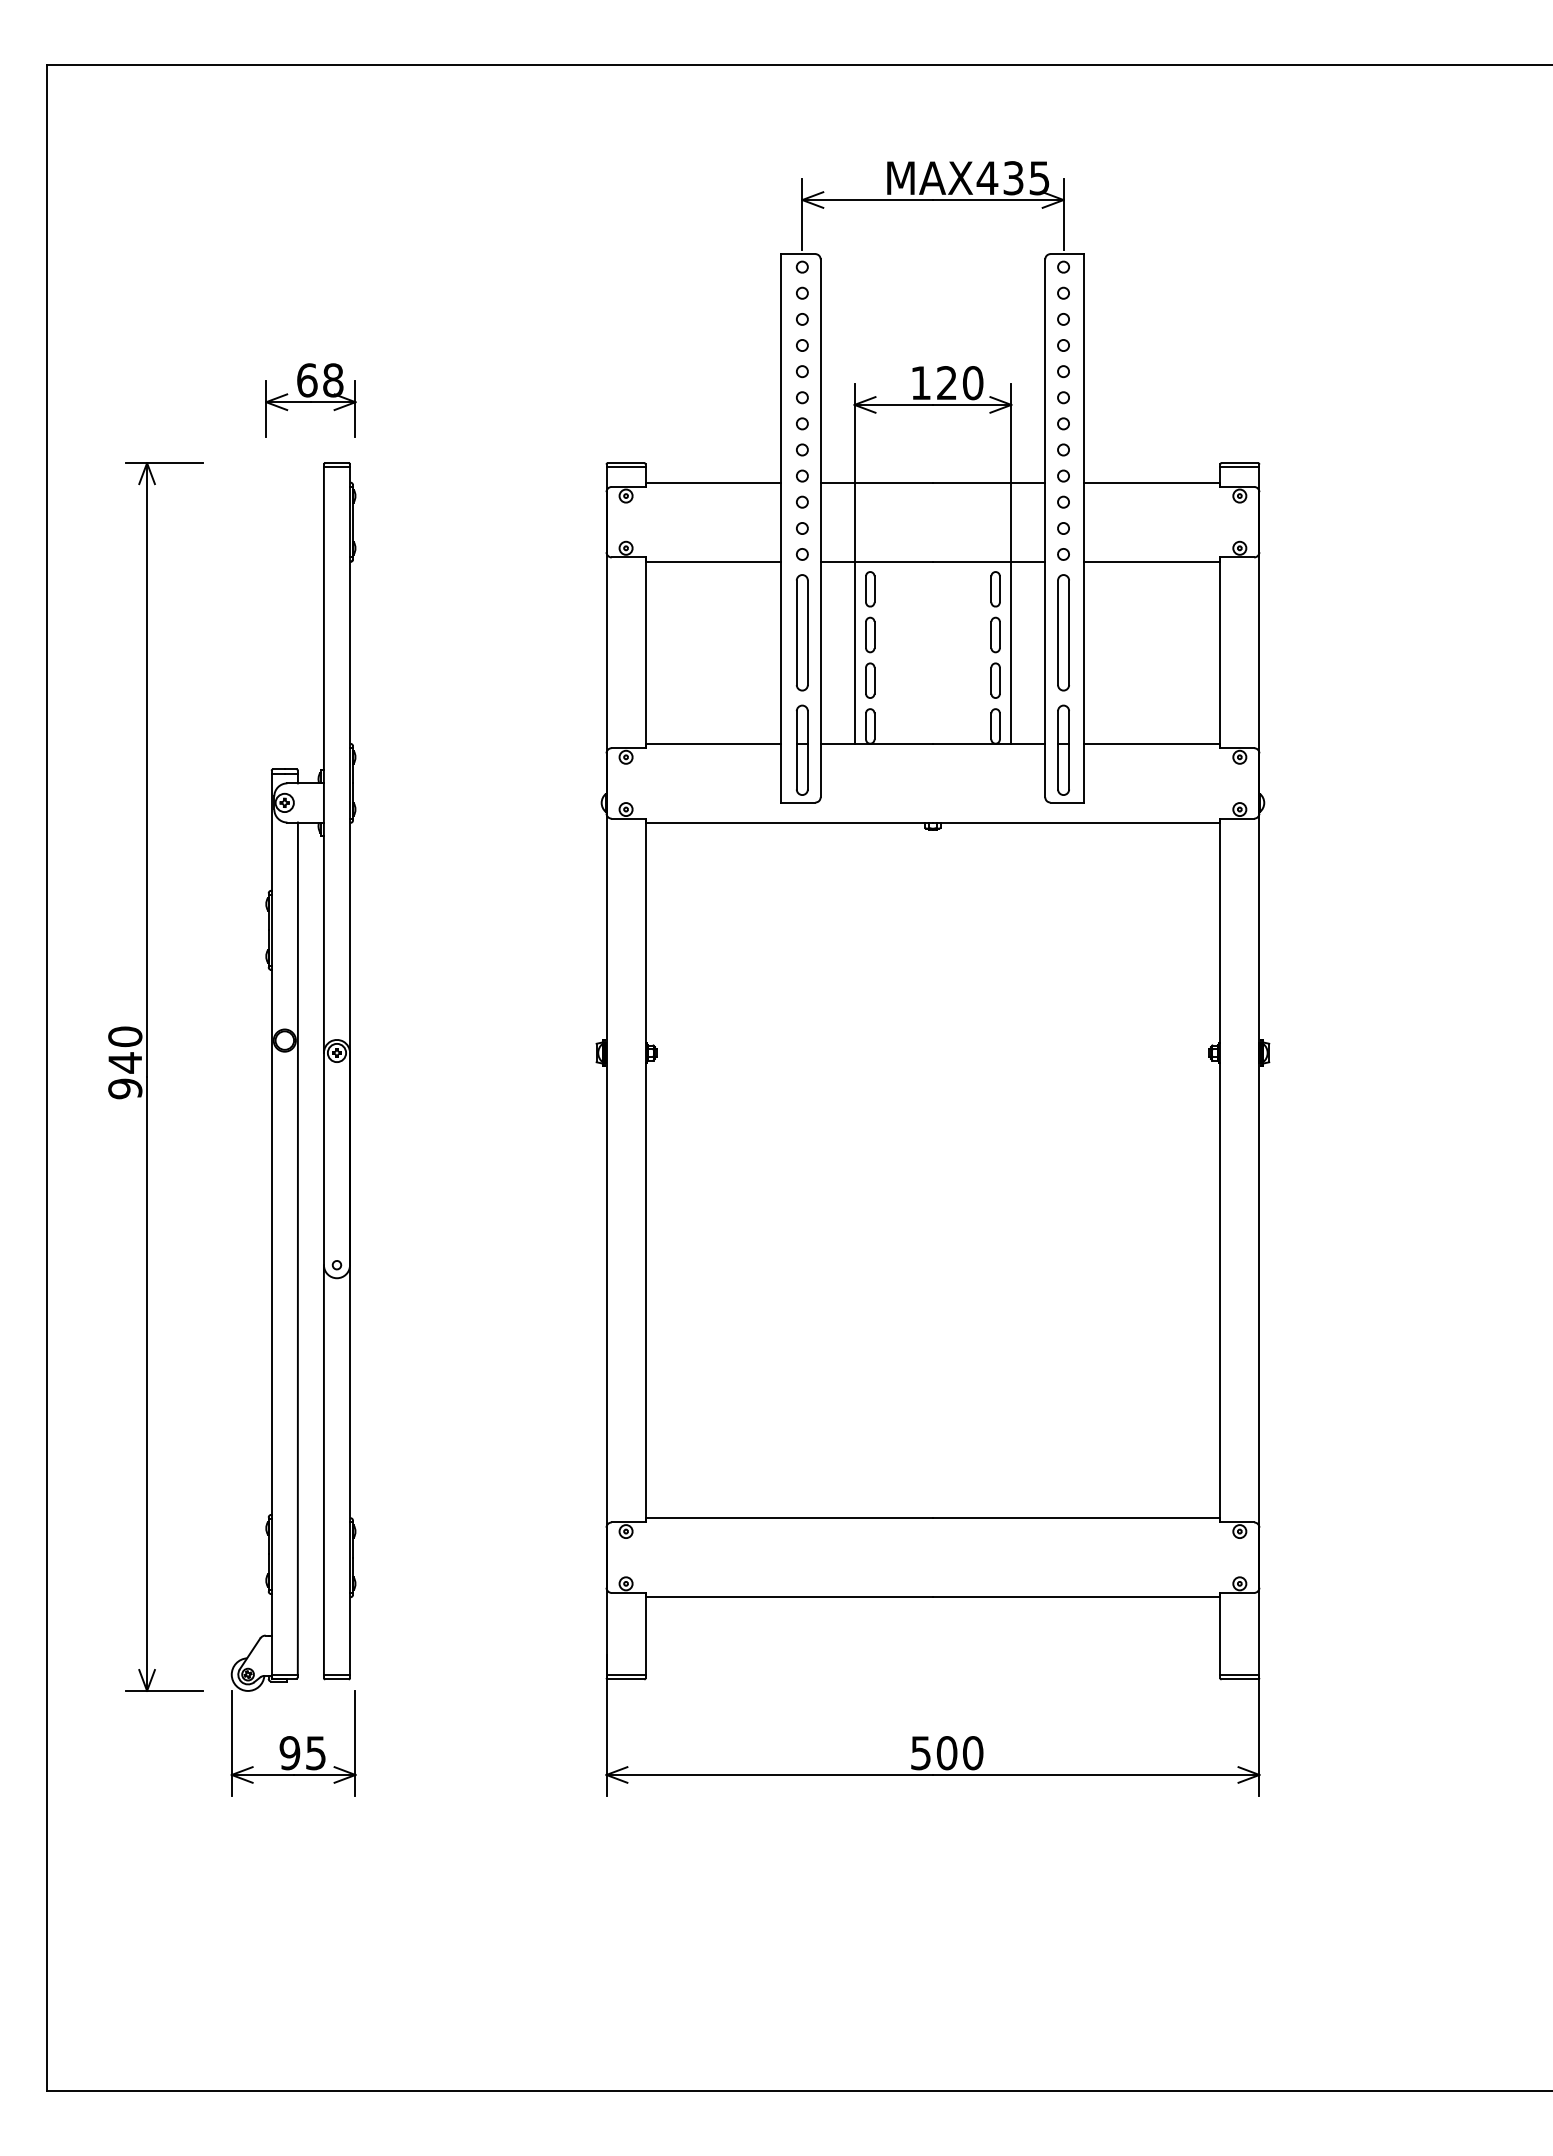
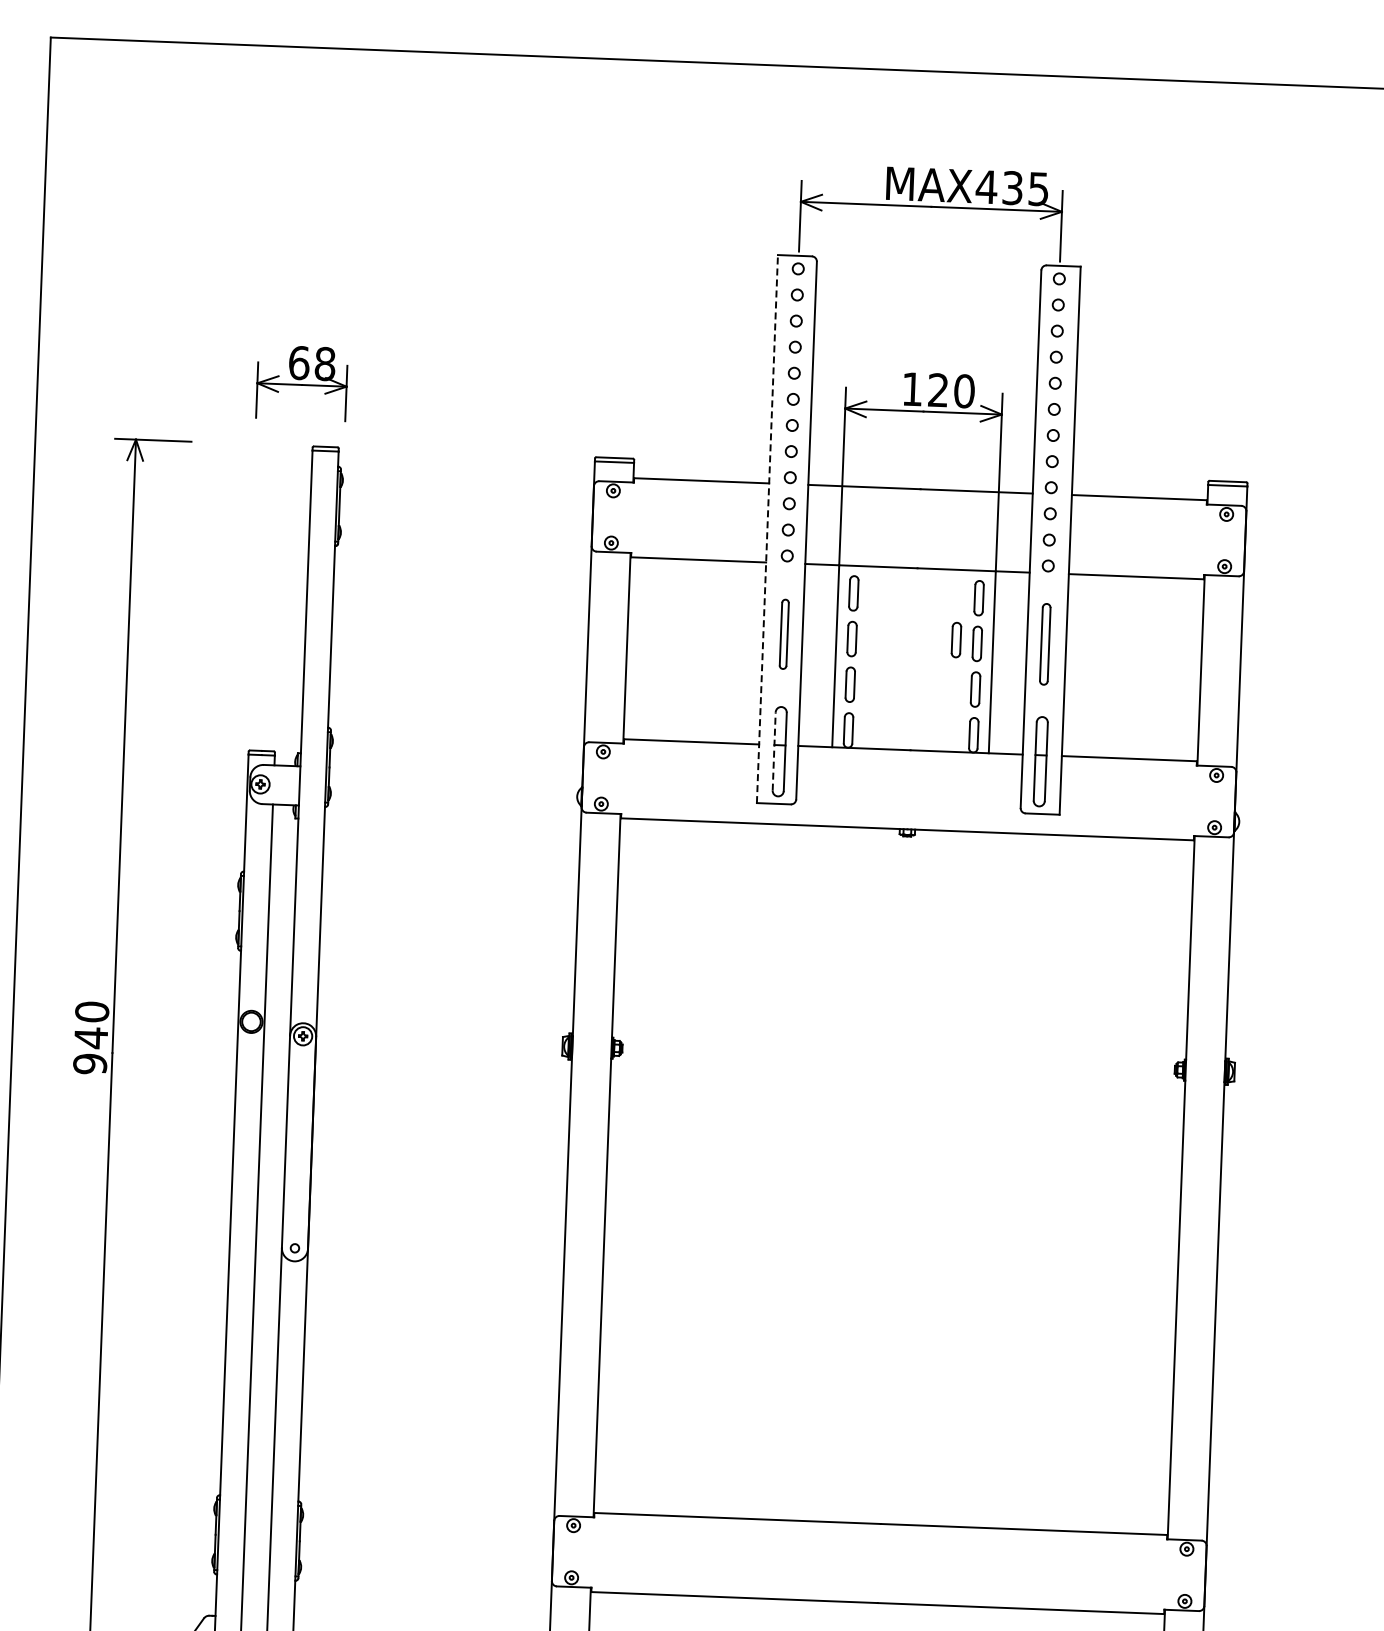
line: (781, 527) -> (767, 528), solid -> dashed
part: (974, 631) -> (956, 639), added
part: (802, 632) -> (784, 633), size x0.6
part: (1063, 632) -> (1045, 643), size x0.7
line: (796, 749) -> (773, 750), solid -> dashed

